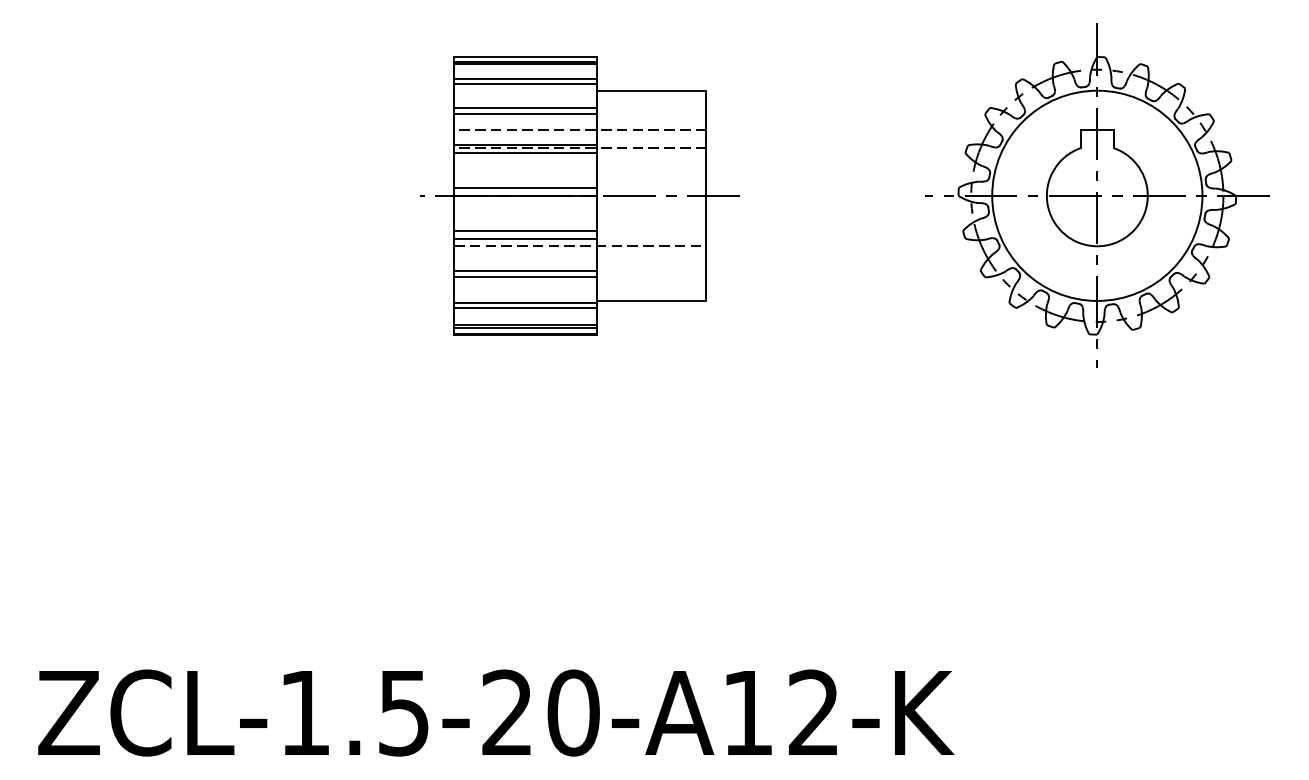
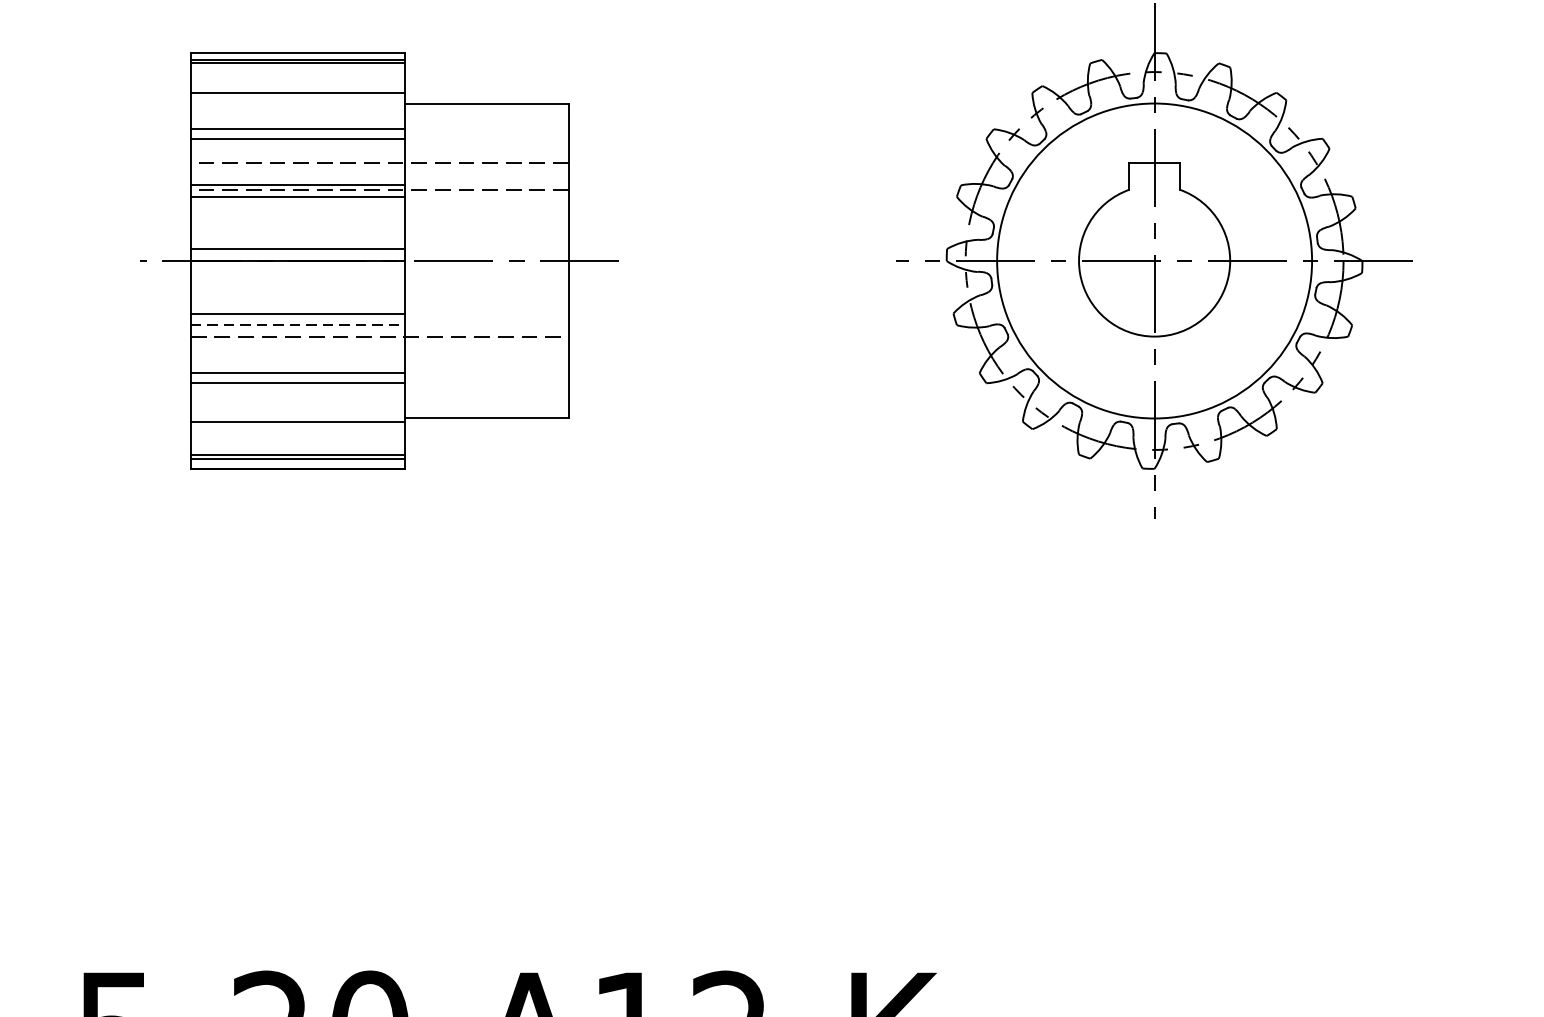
line: (525, 79) -> (297, 86), removed
line: (525, 238) -> (297, 324), solid -> dashed
line: (525, 308) -> (297, 429), removed

